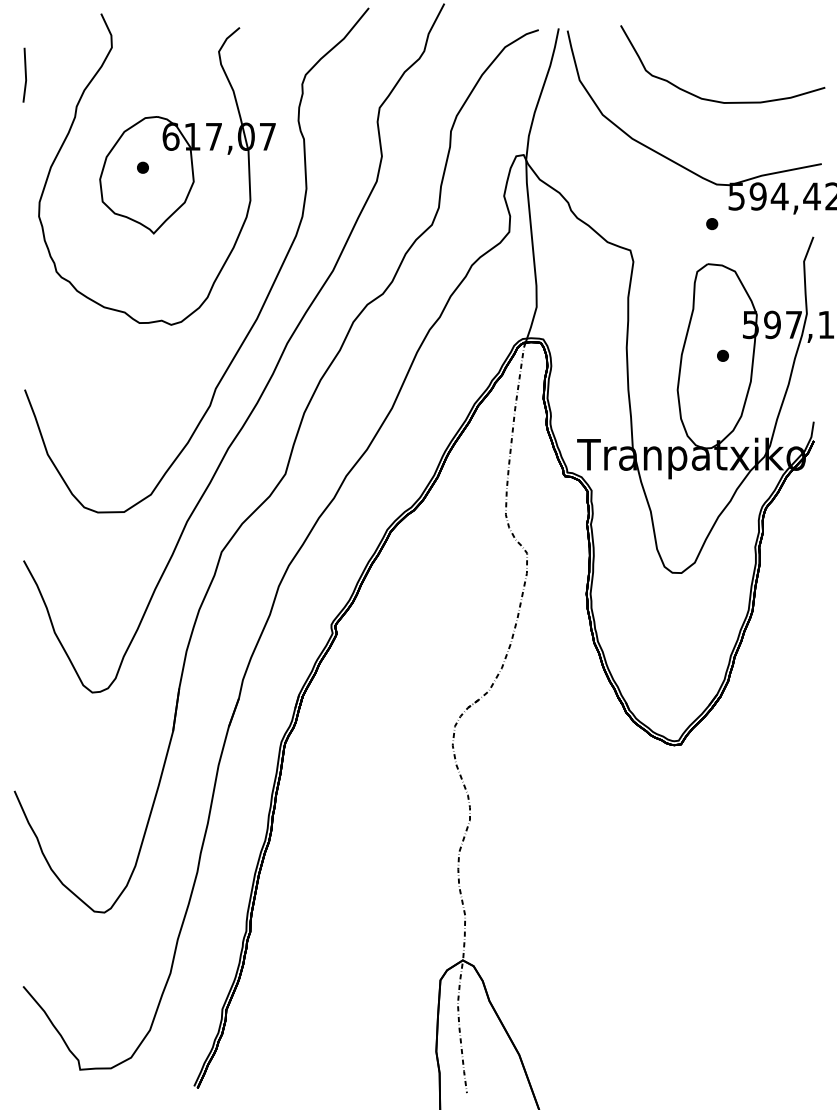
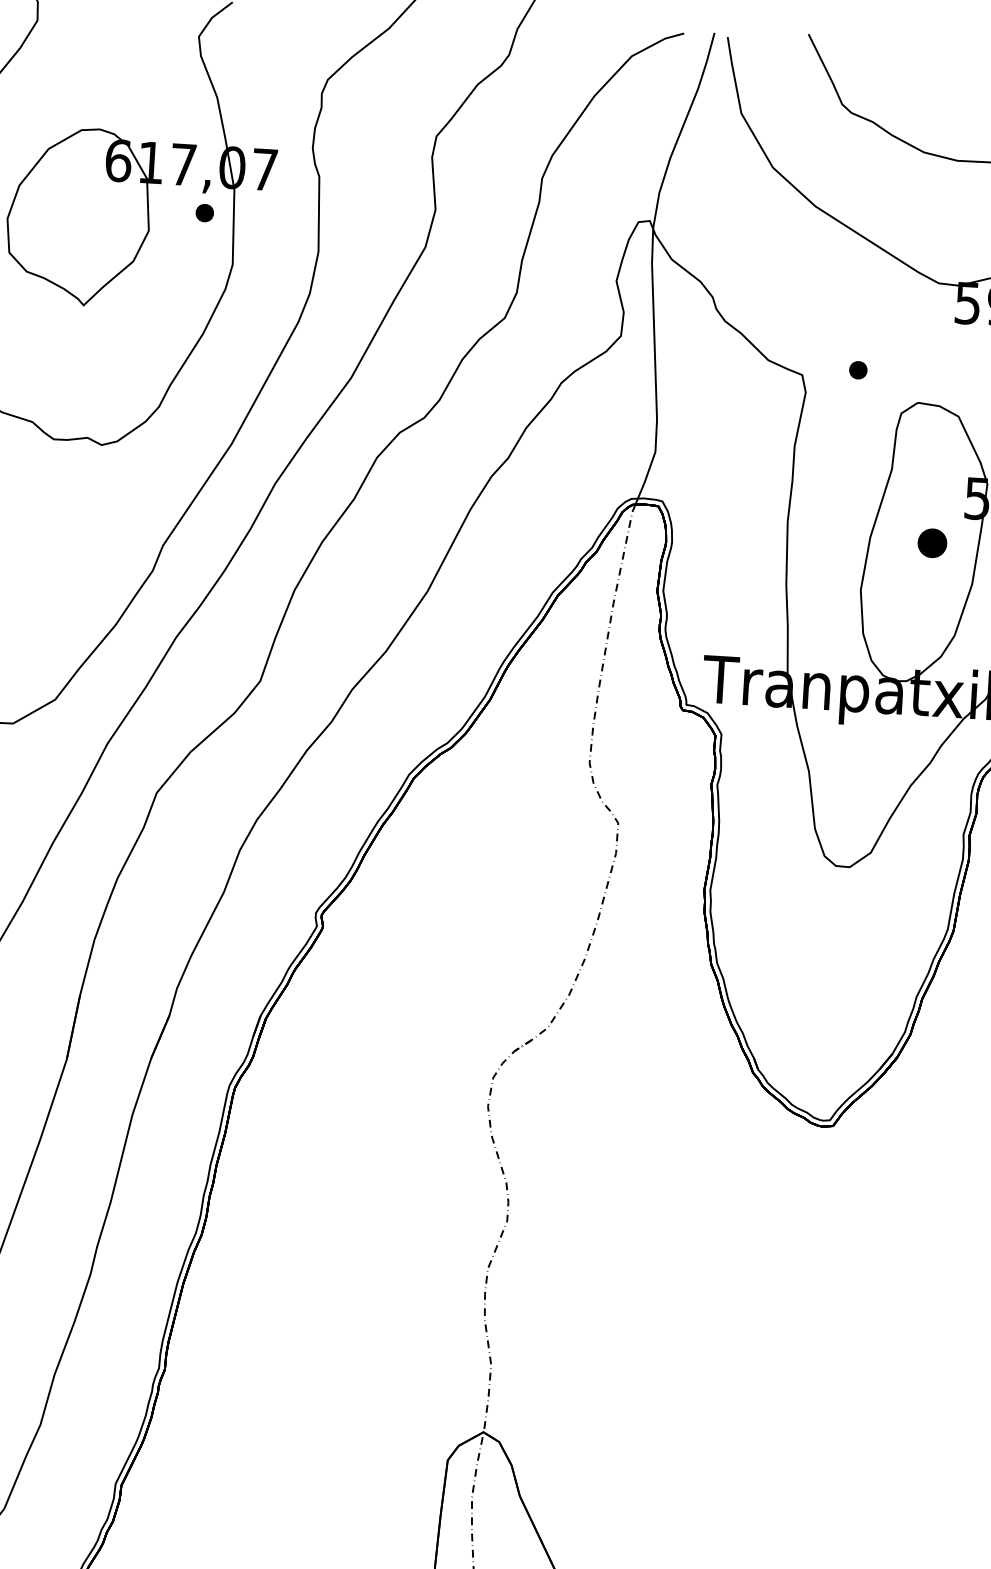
part: (142, 167) -> (204, 212), moved
part: (712, 224) -> (858, 370), moved
part: (722, 355) -> (931, 542), size x1.6

